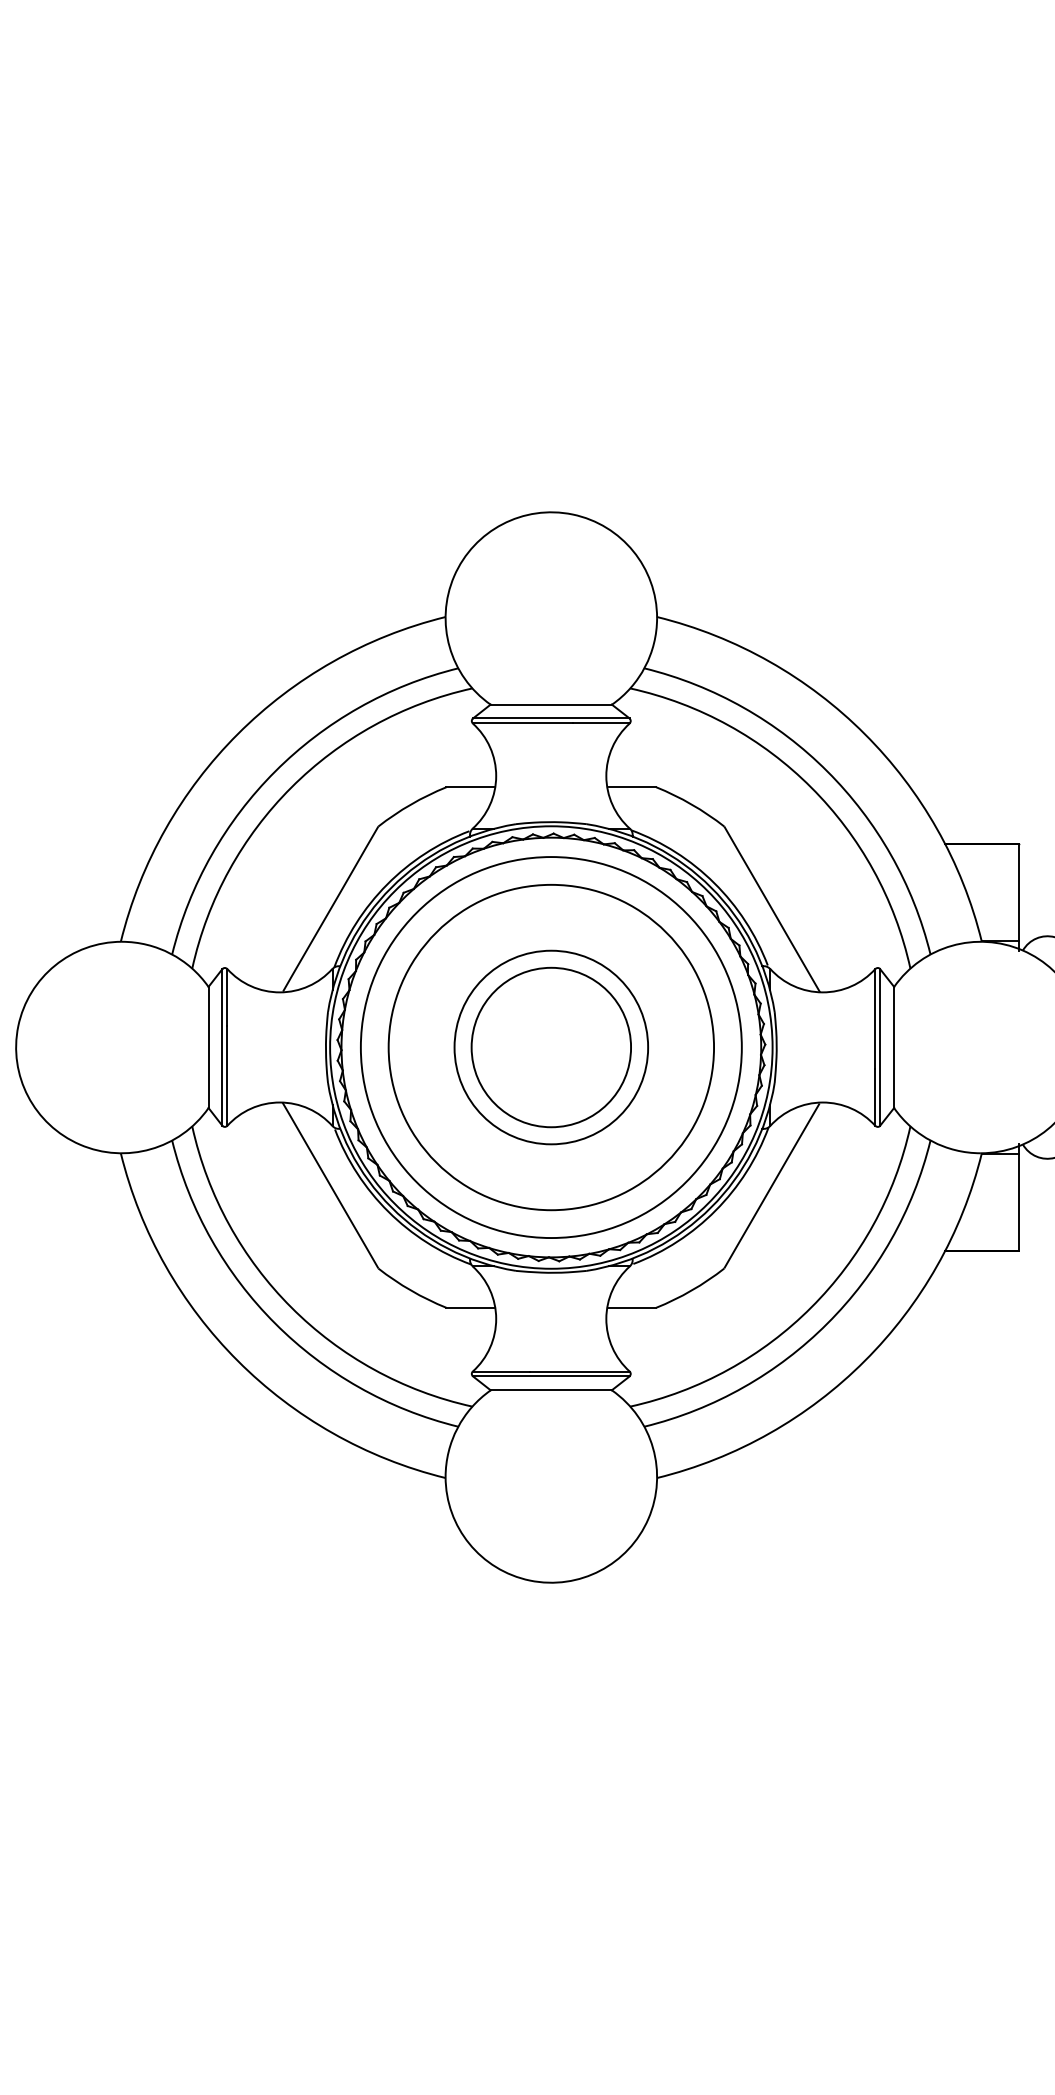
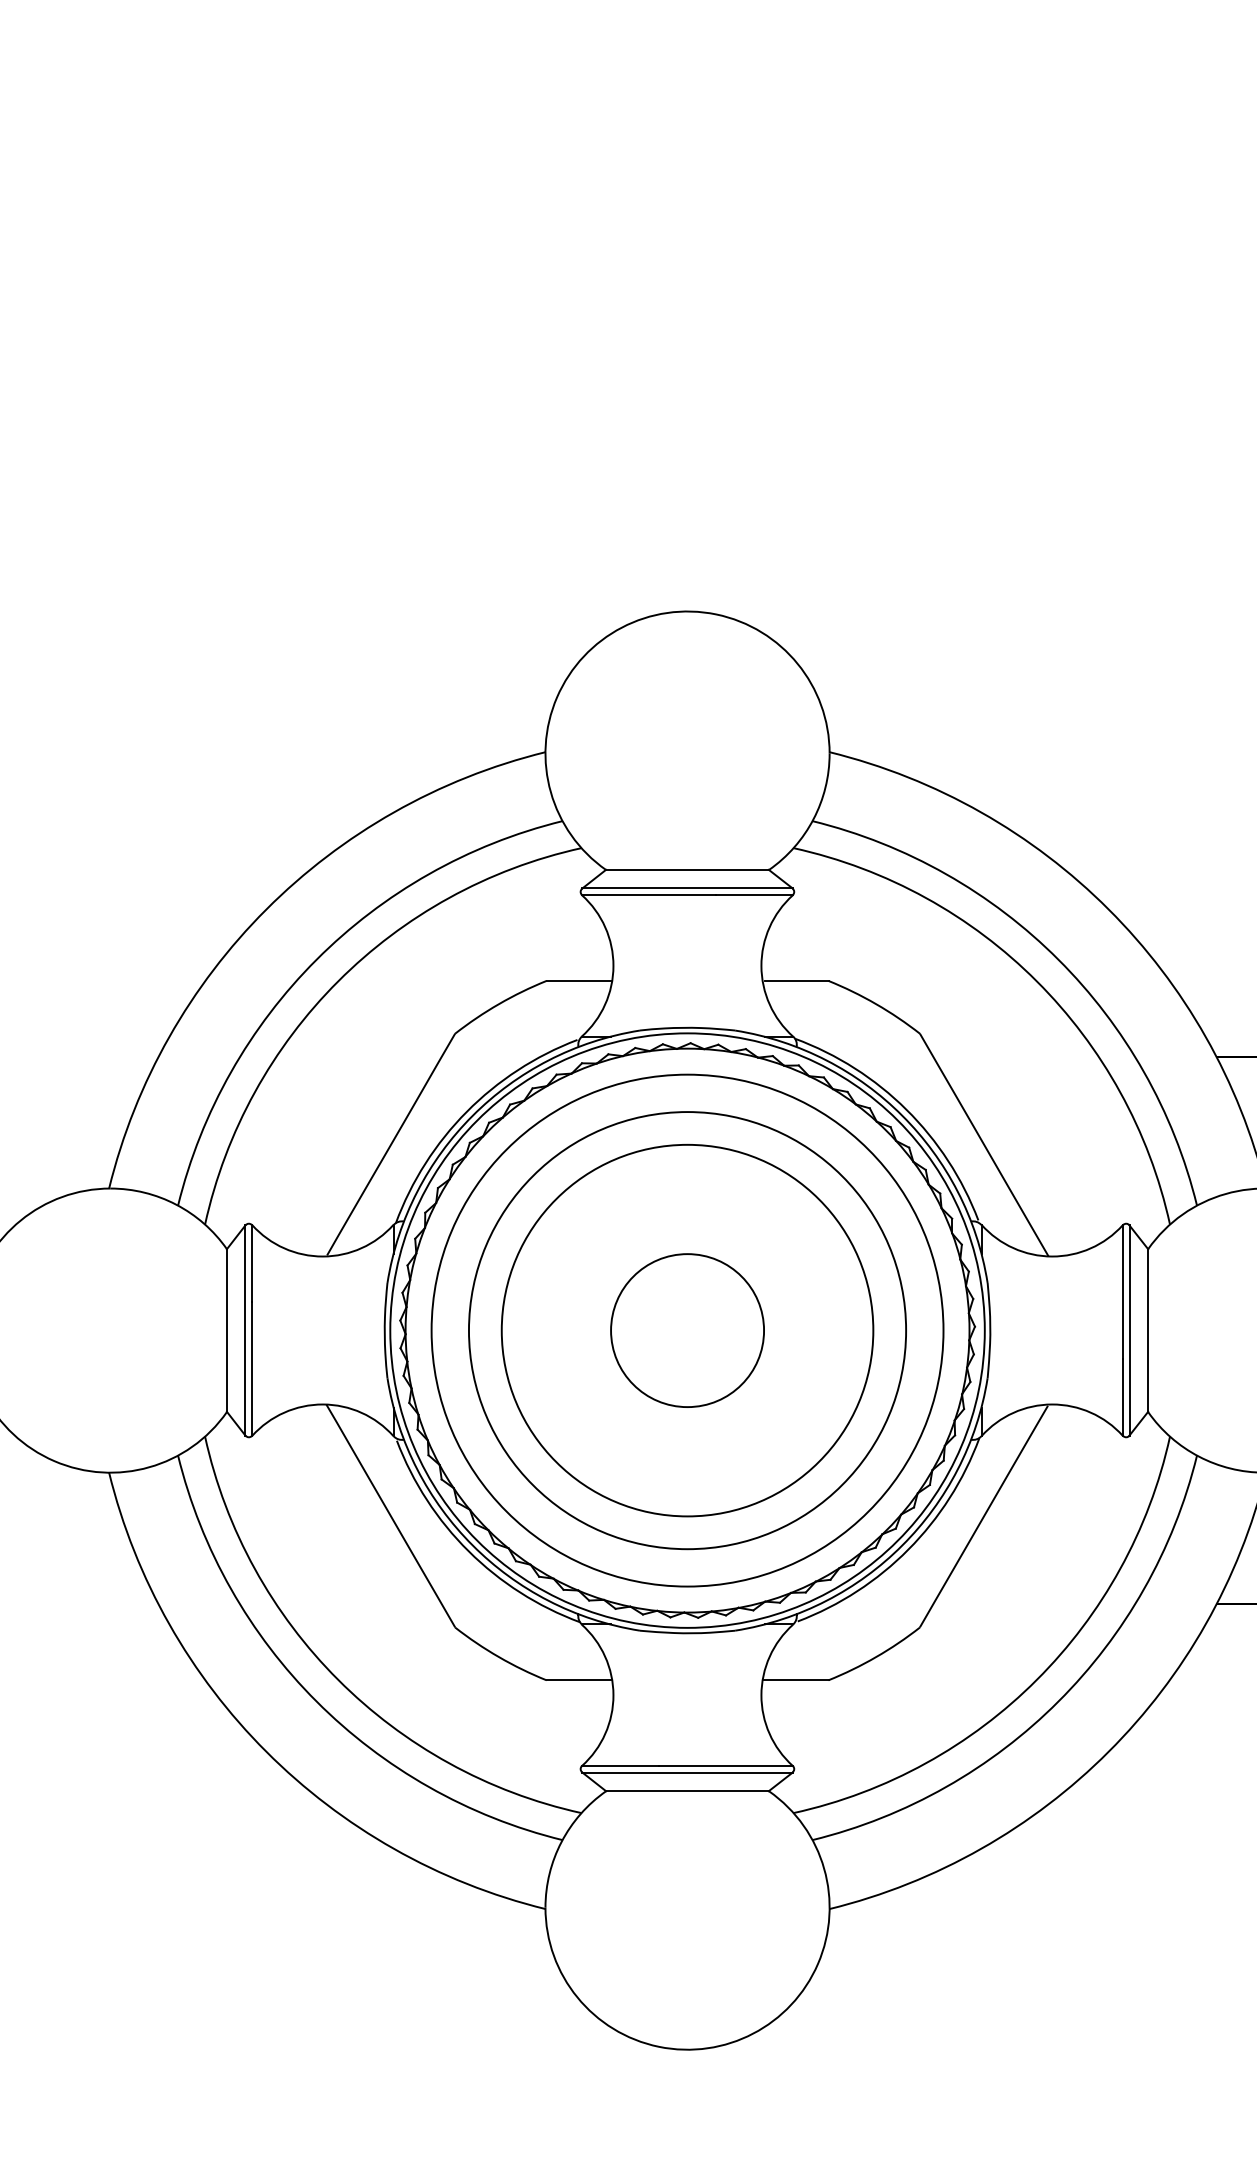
circle: (551, 1047) -> (687, 1330), size x0.71
circle: (551, 1047) -> (687, 1330), size x1.43

